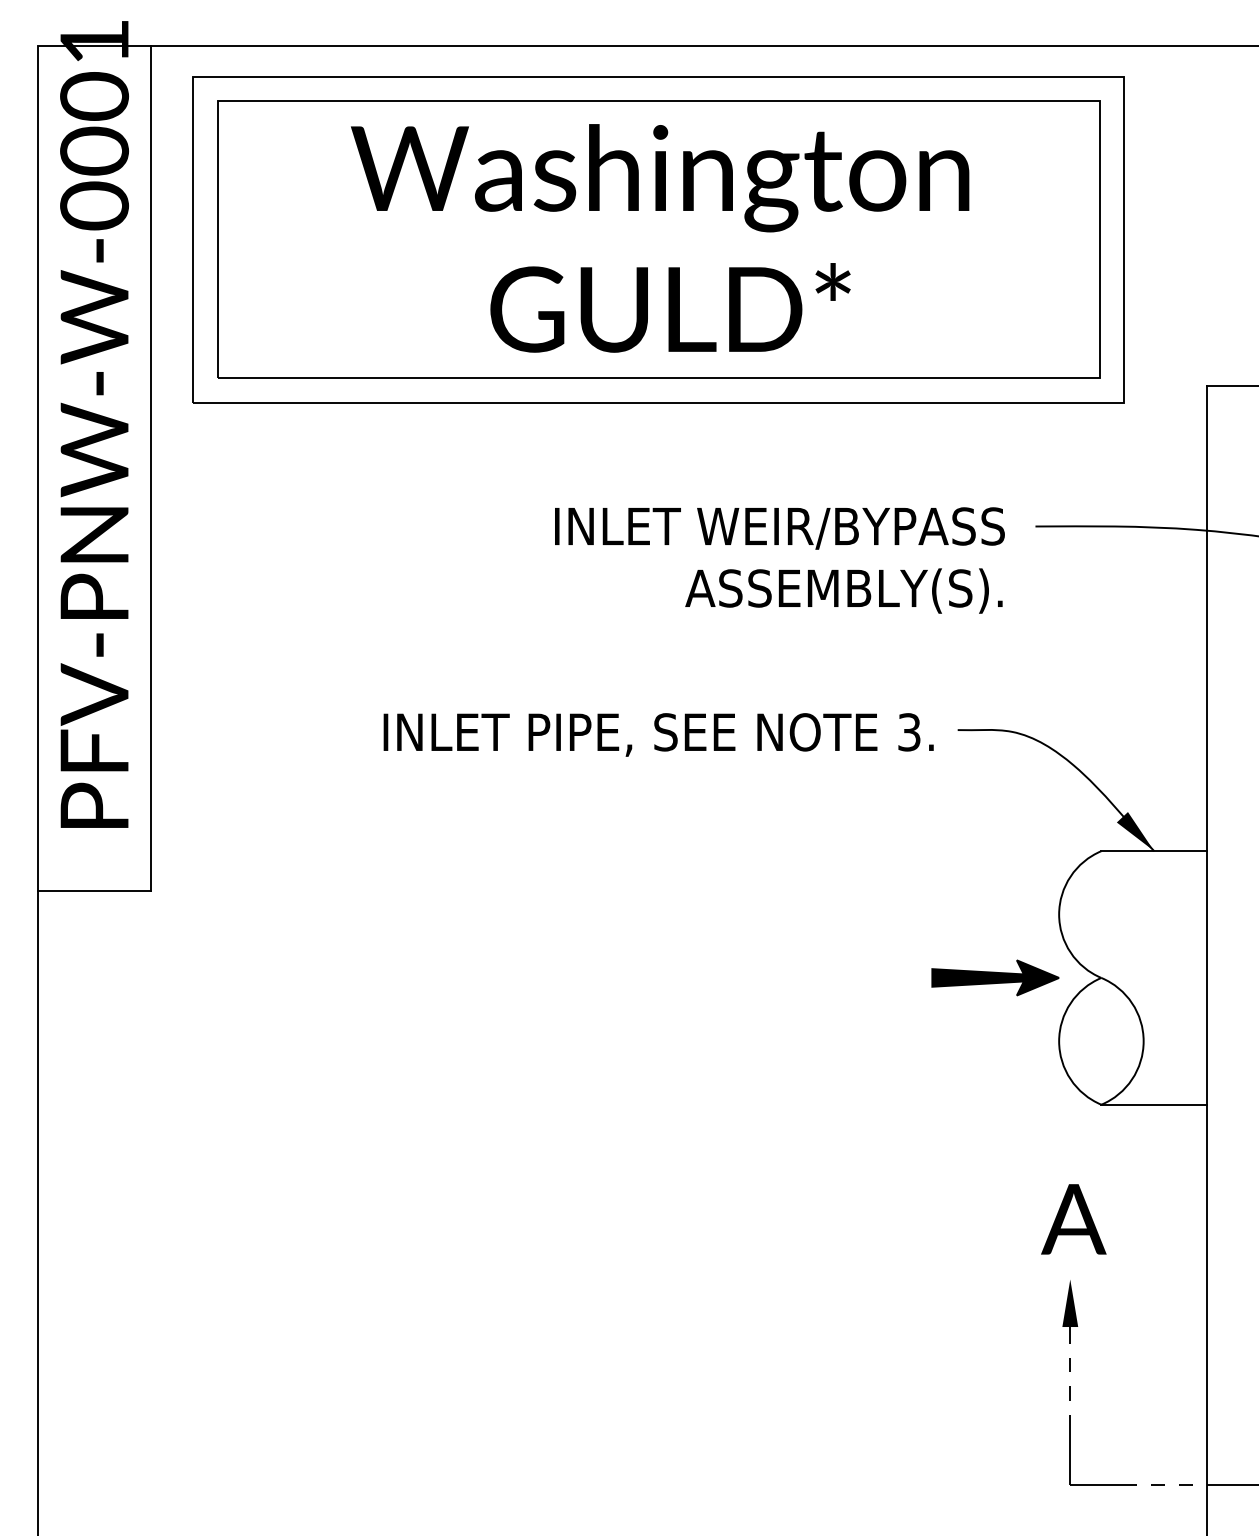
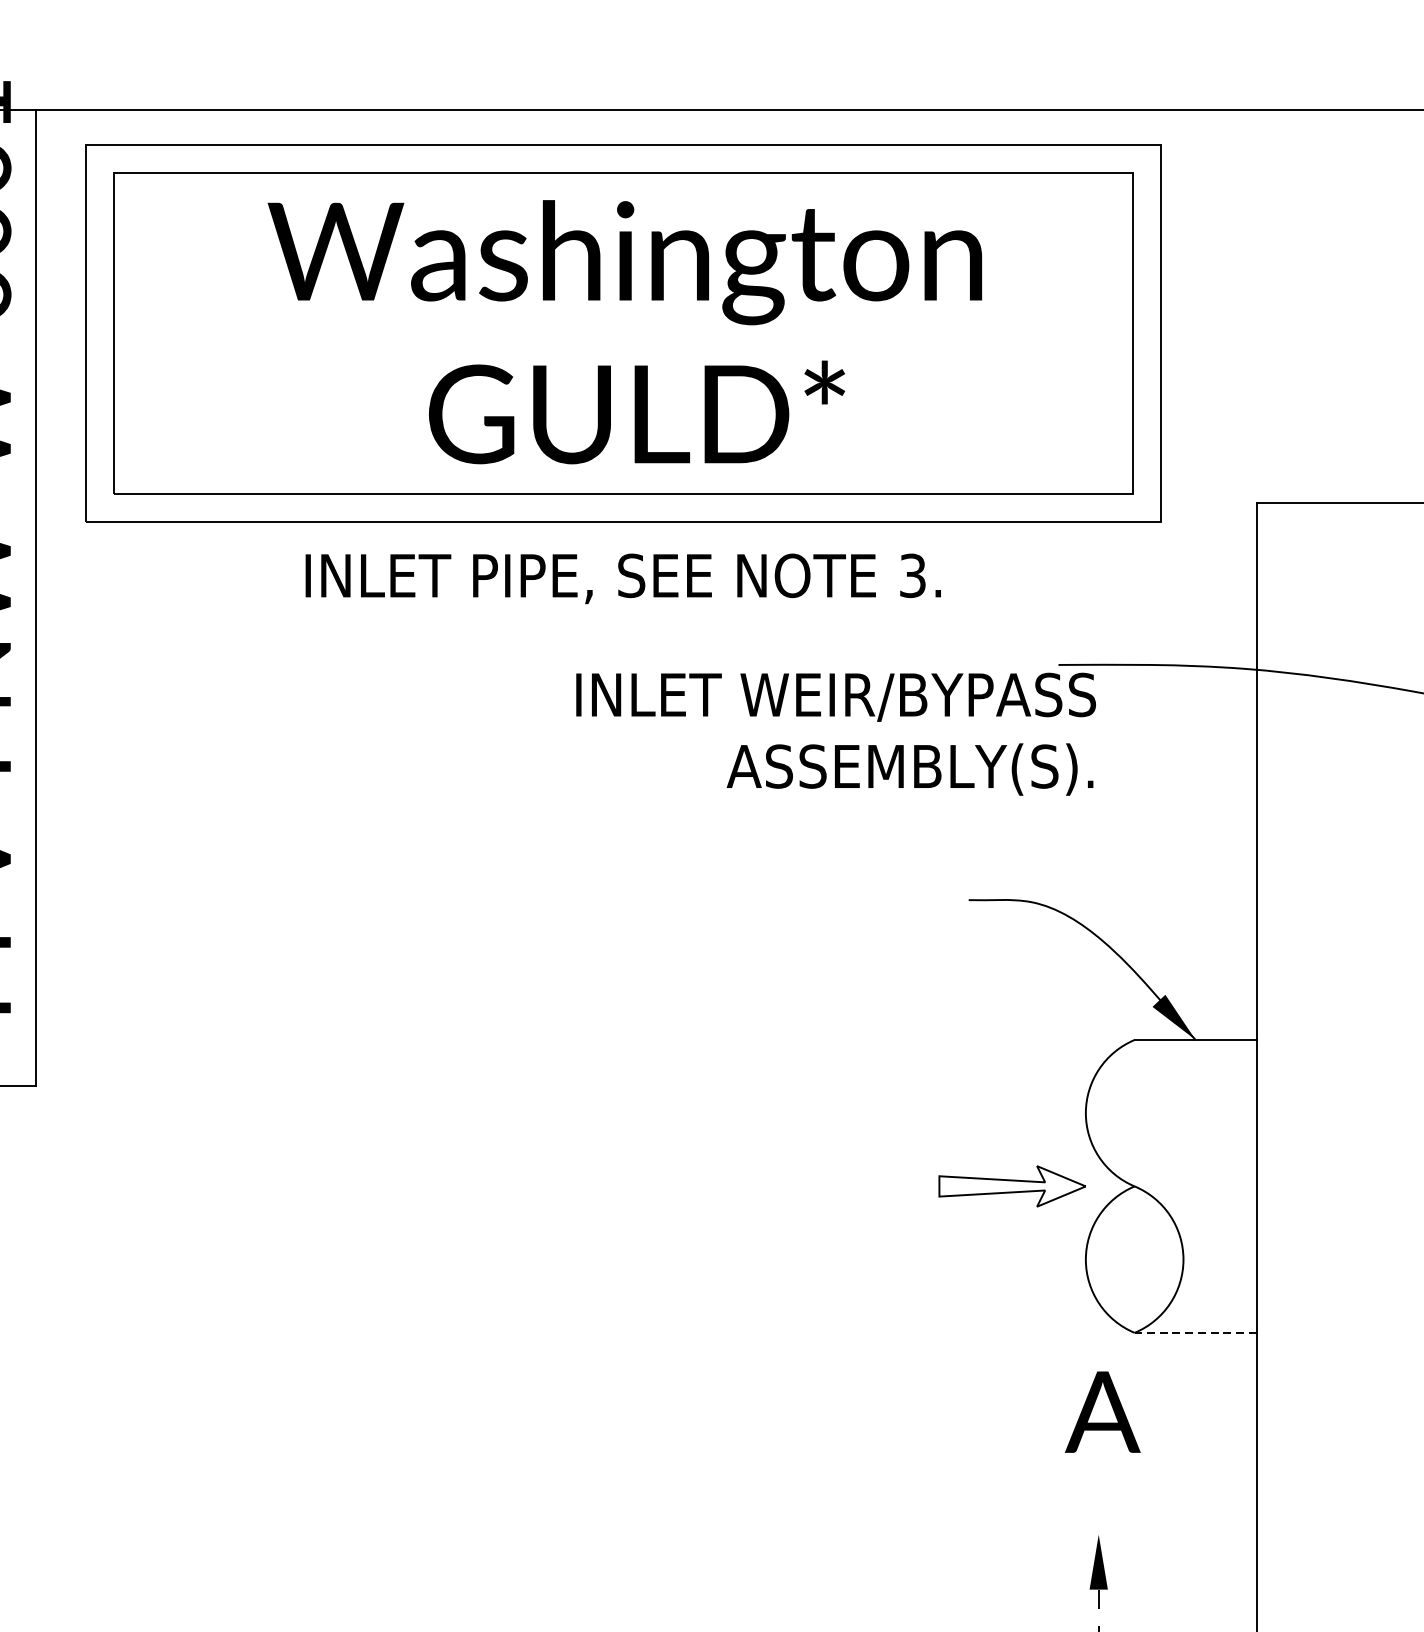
text: (779, 560) -> (835, 734), moved
text: (658, 734) -> (623, 578), moved
fill: (995, 977) -> (1012, 1185), removed
line: (1154, 1104) -> (1196, 1332), solid -> dashed
text: (1073, 1219) -> (1102, 1412), moved

